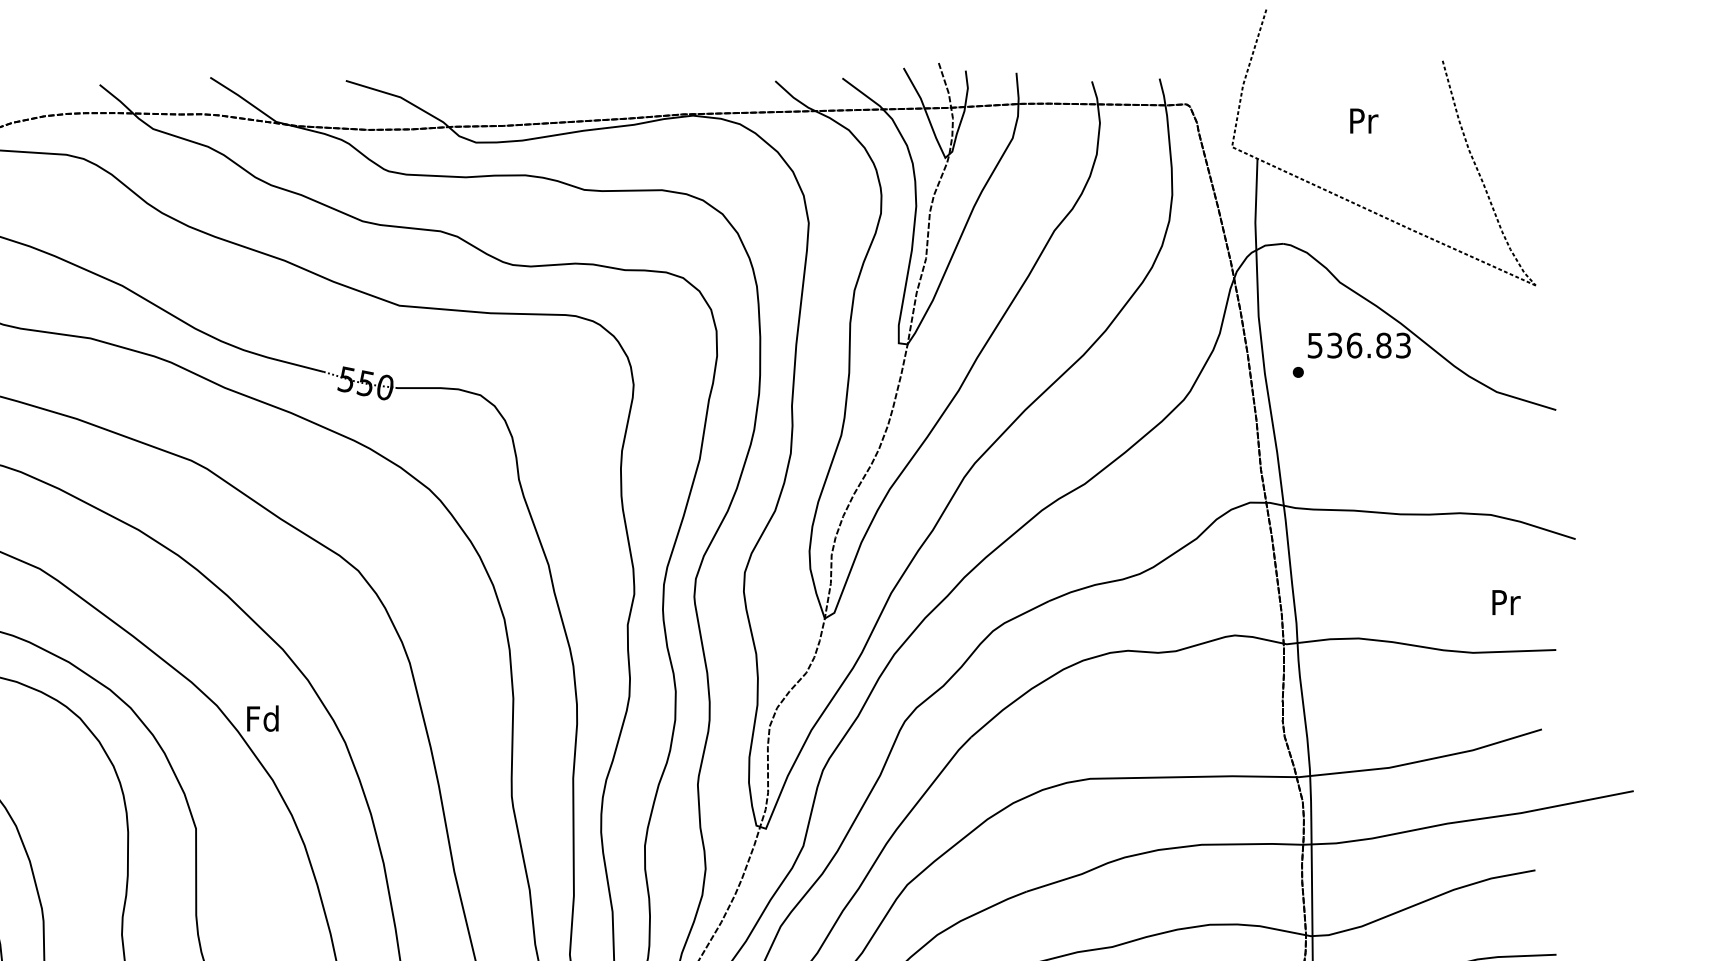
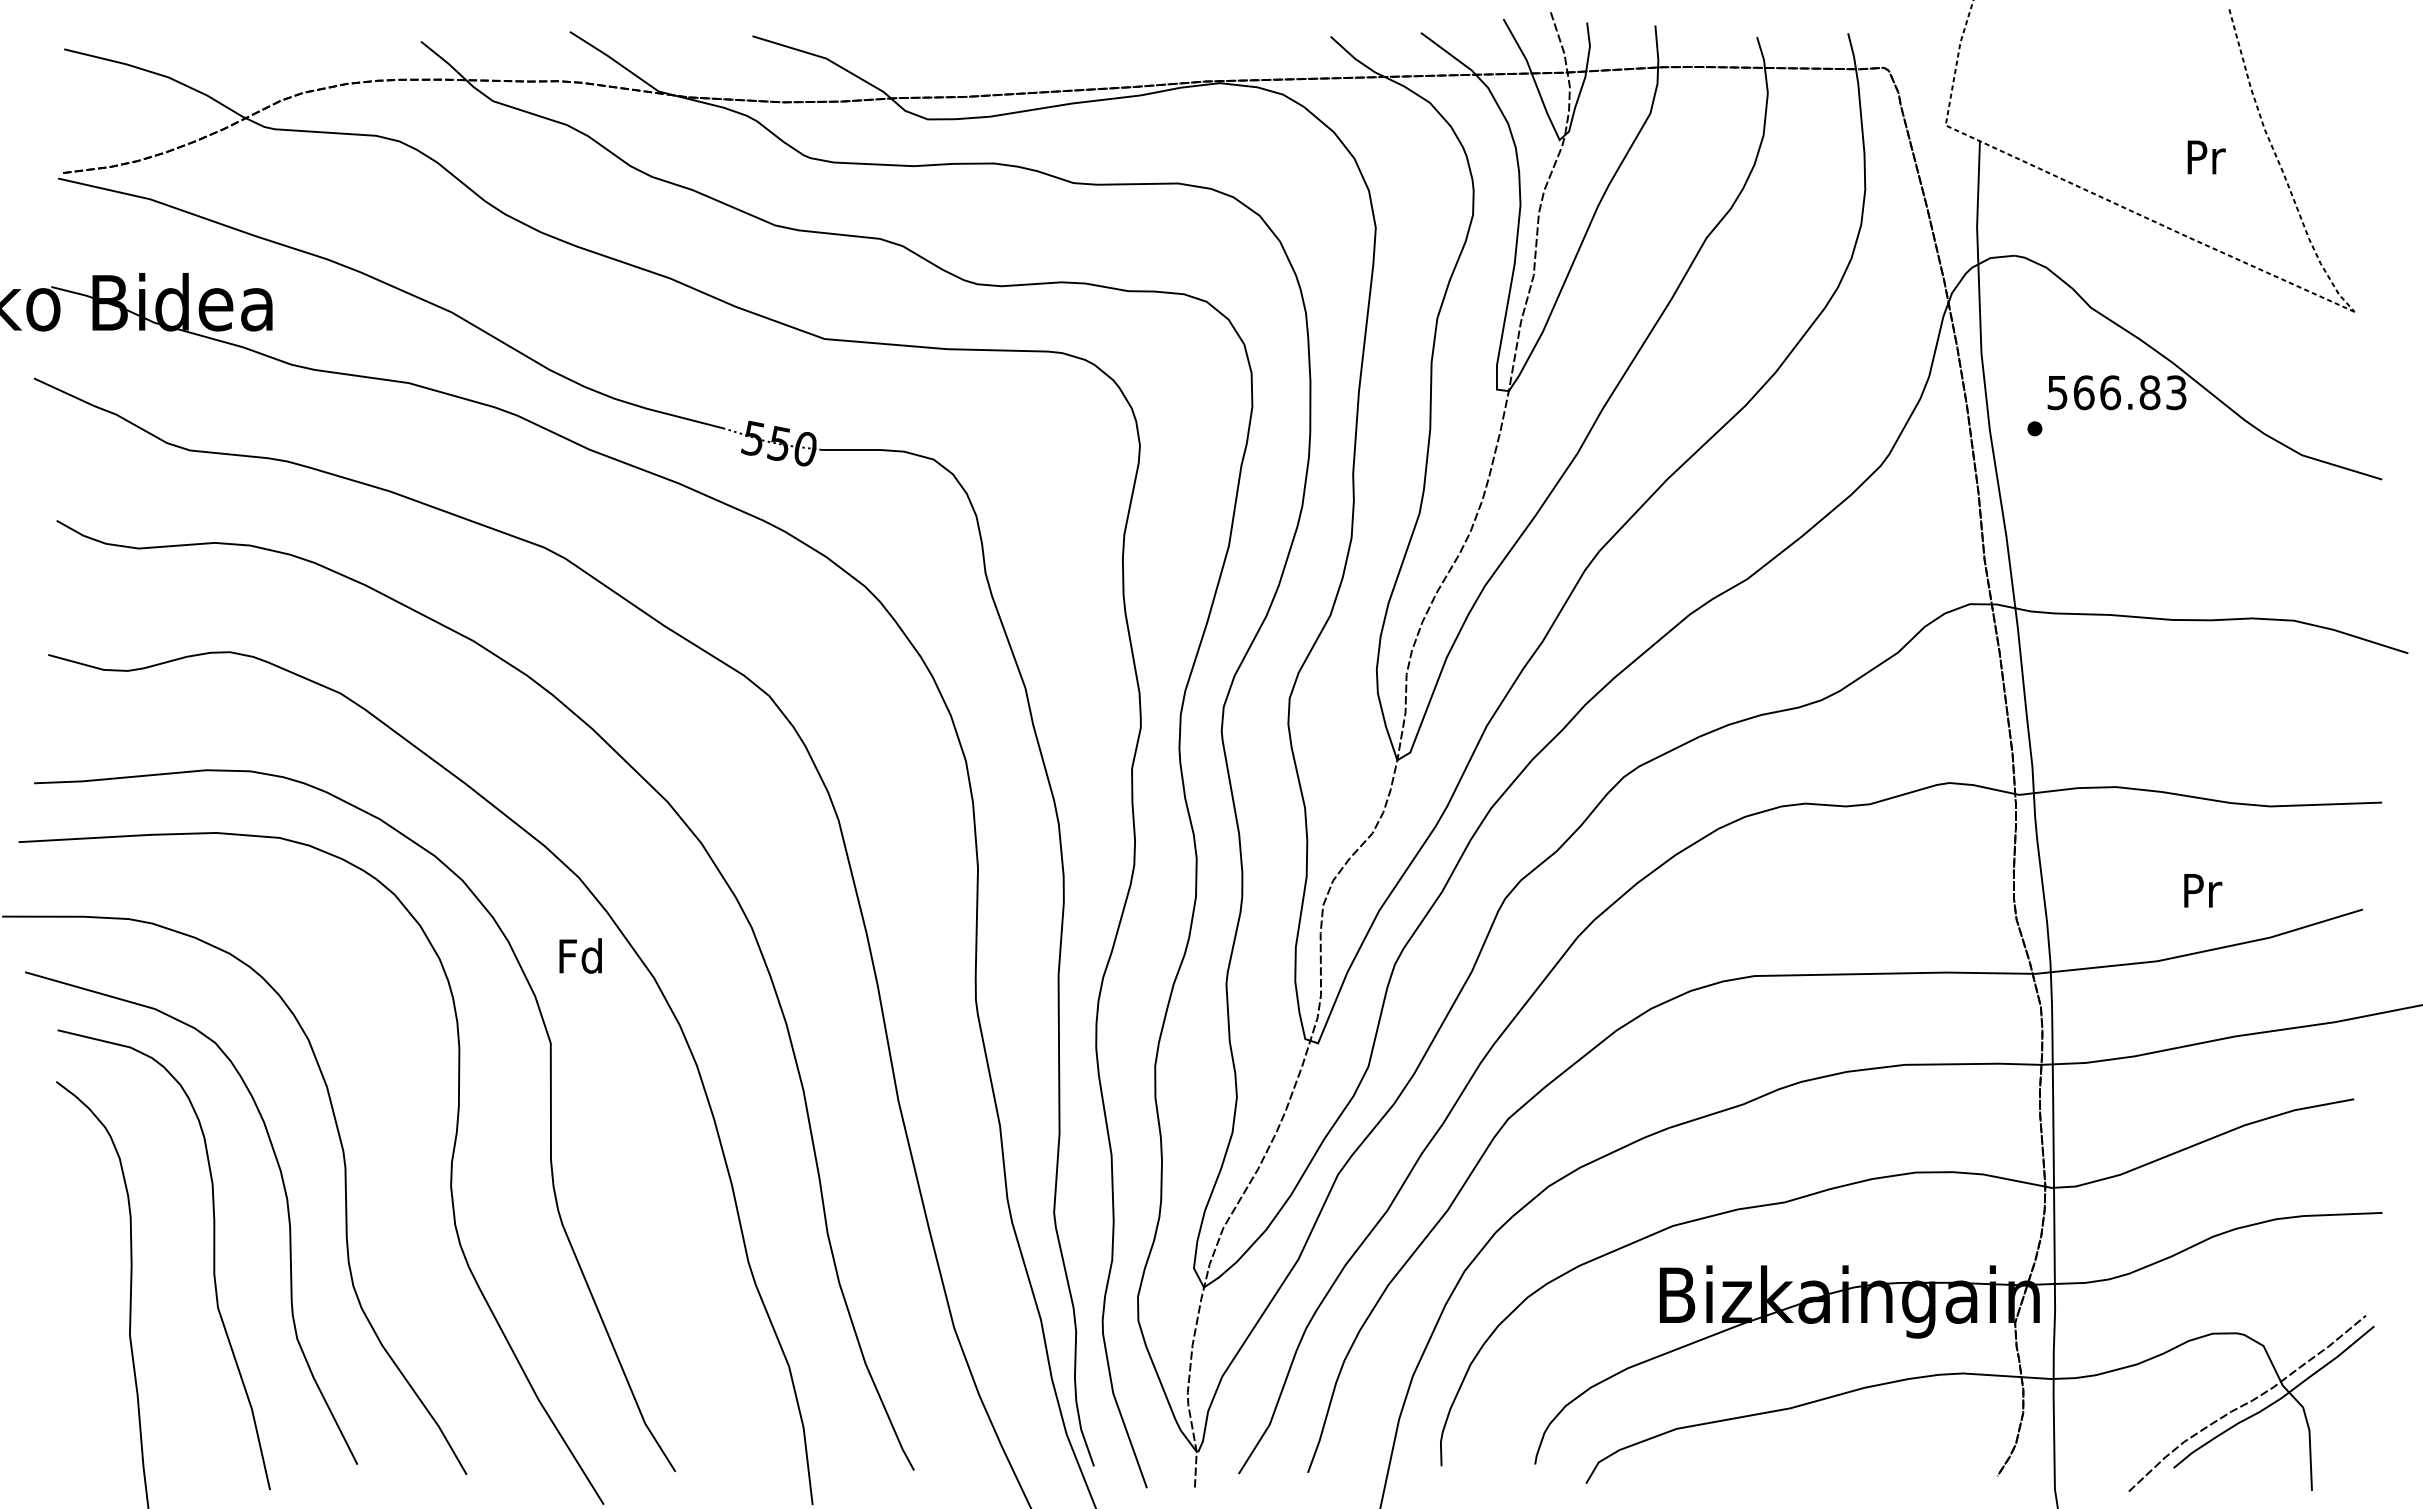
text: (1364, 121) -> (2206, 157), moved
text: (1334, 345) -> (2083, 392), 536.83 -> 566.83
text: (1506, 602) -> (2203, 890), moved
text: (262, 718) -> (580, 955), moved

